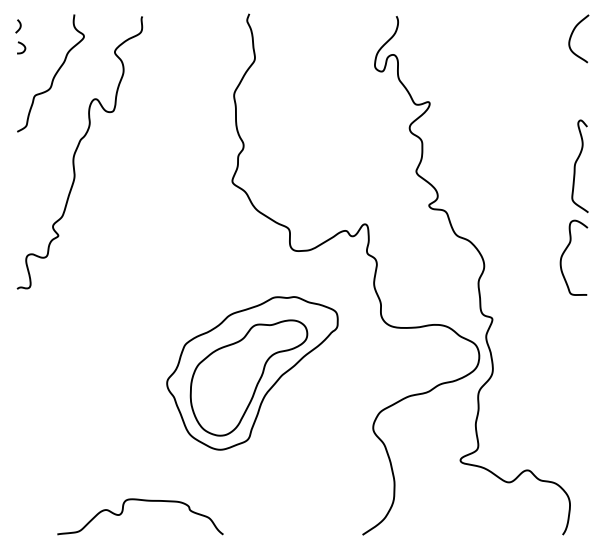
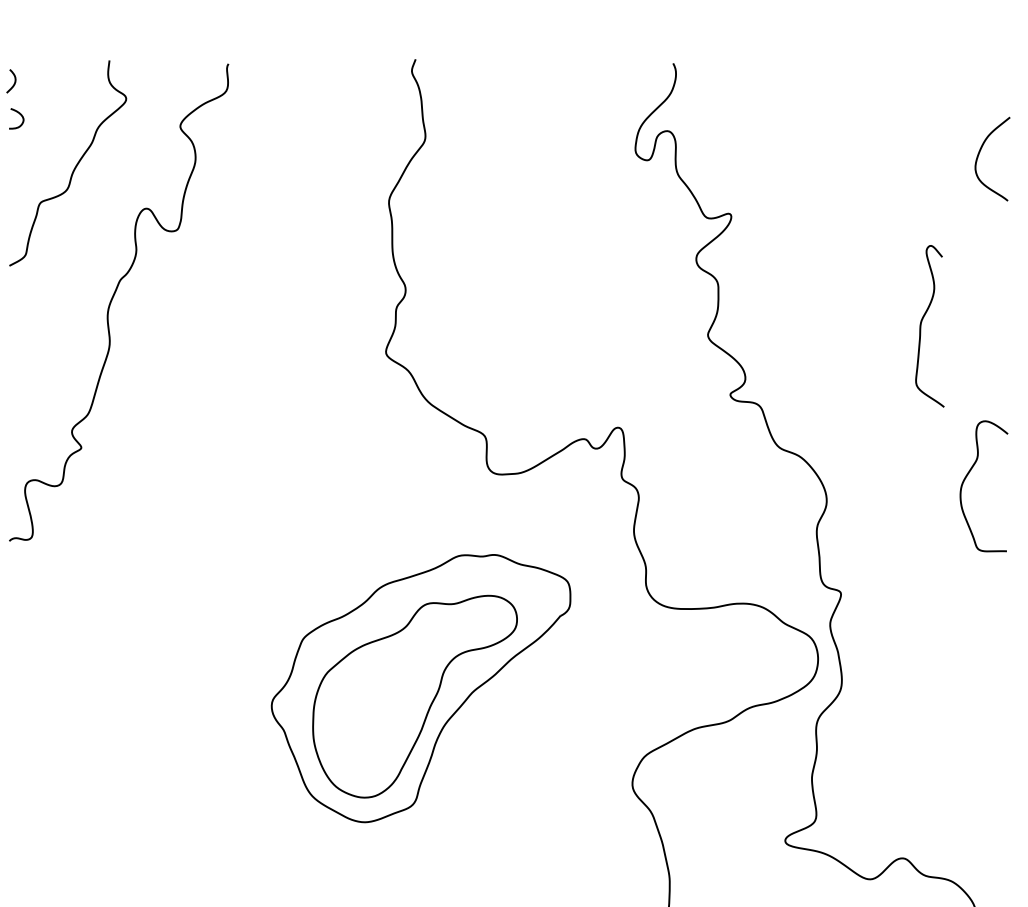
curve: (572, 35) -> (981, 153), moved
curve: (575, 166) -> (921, 326), moved

